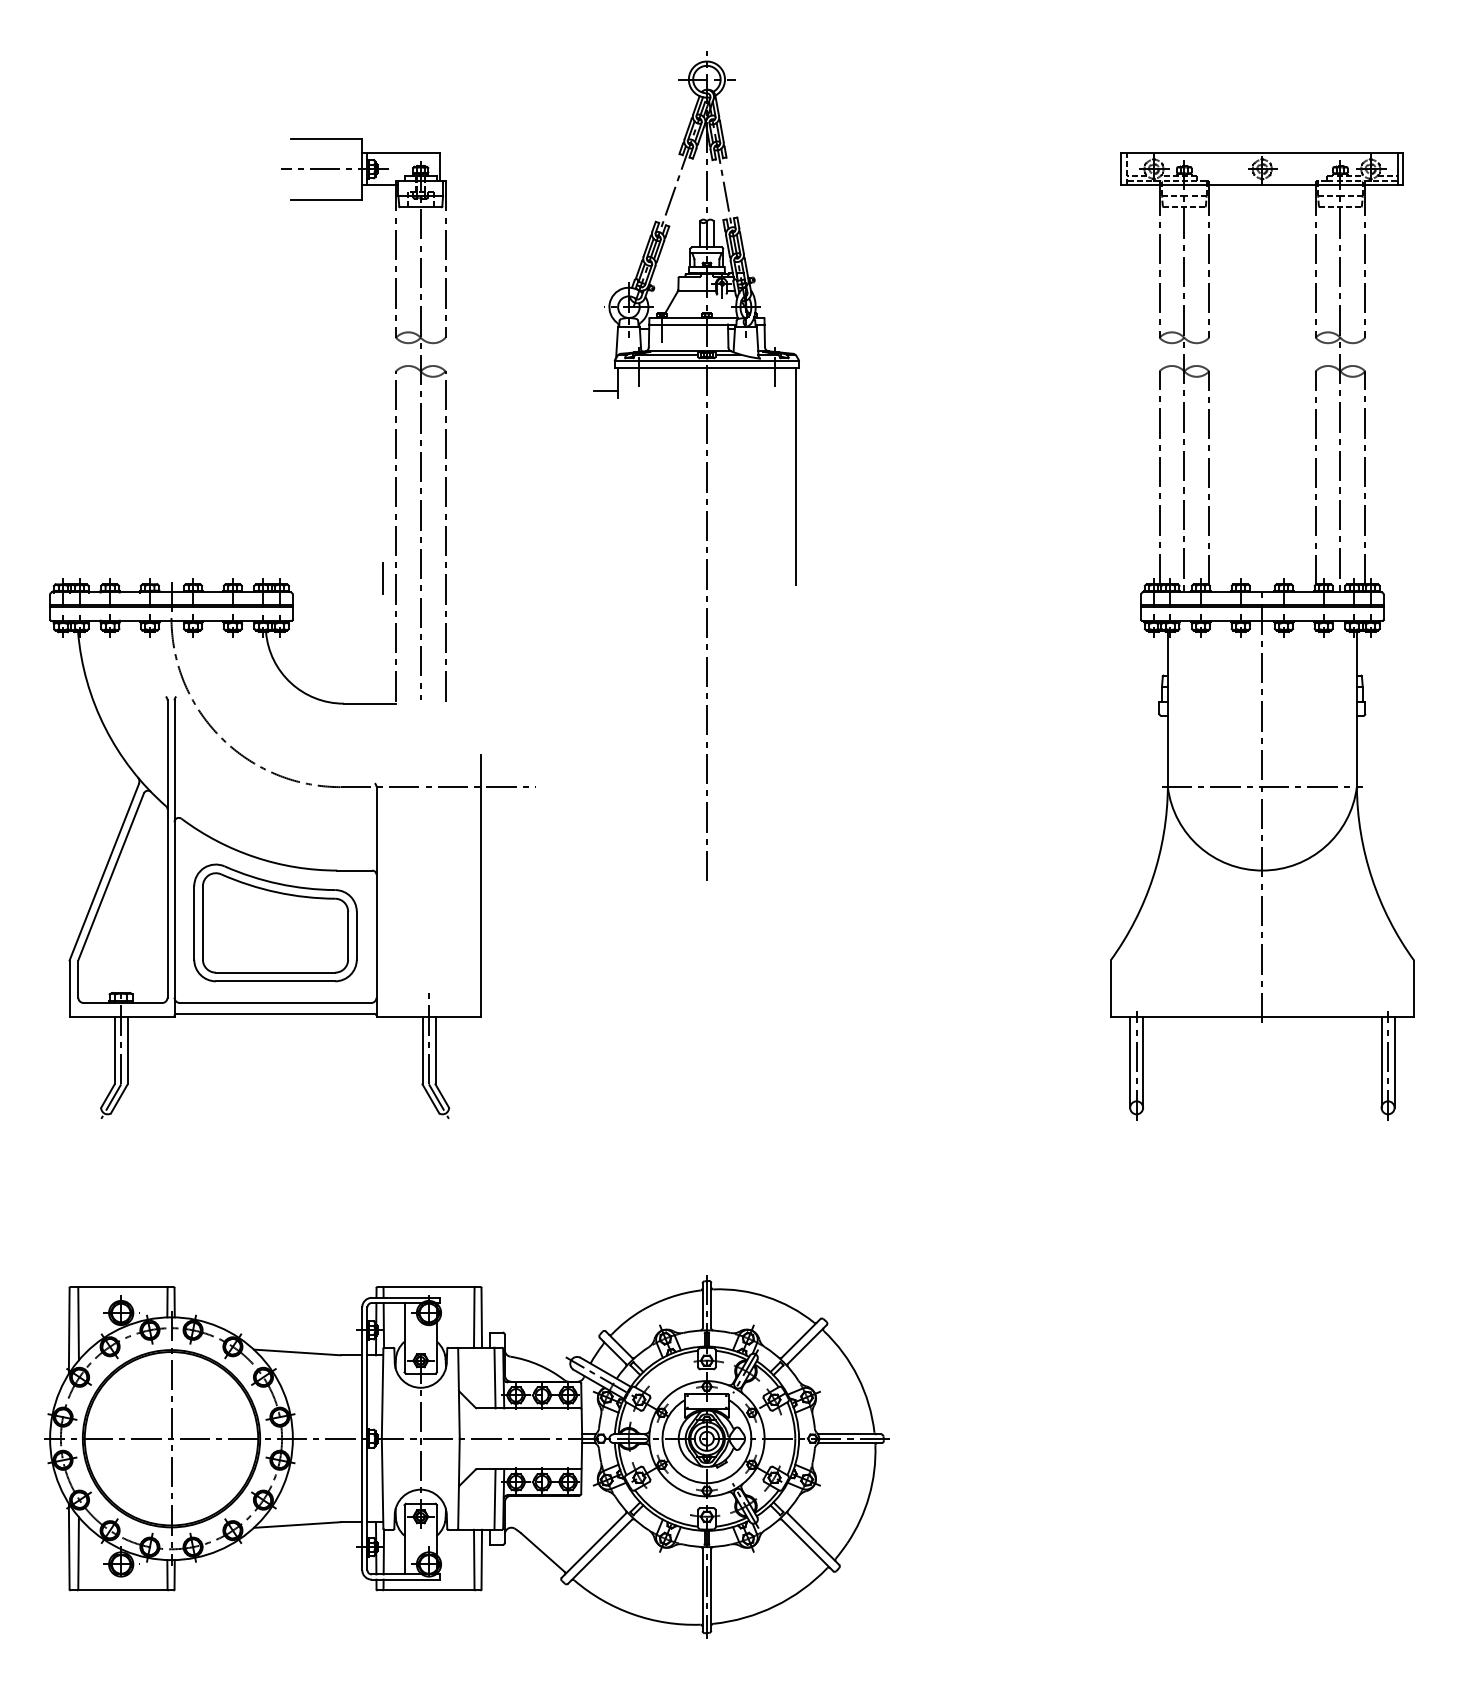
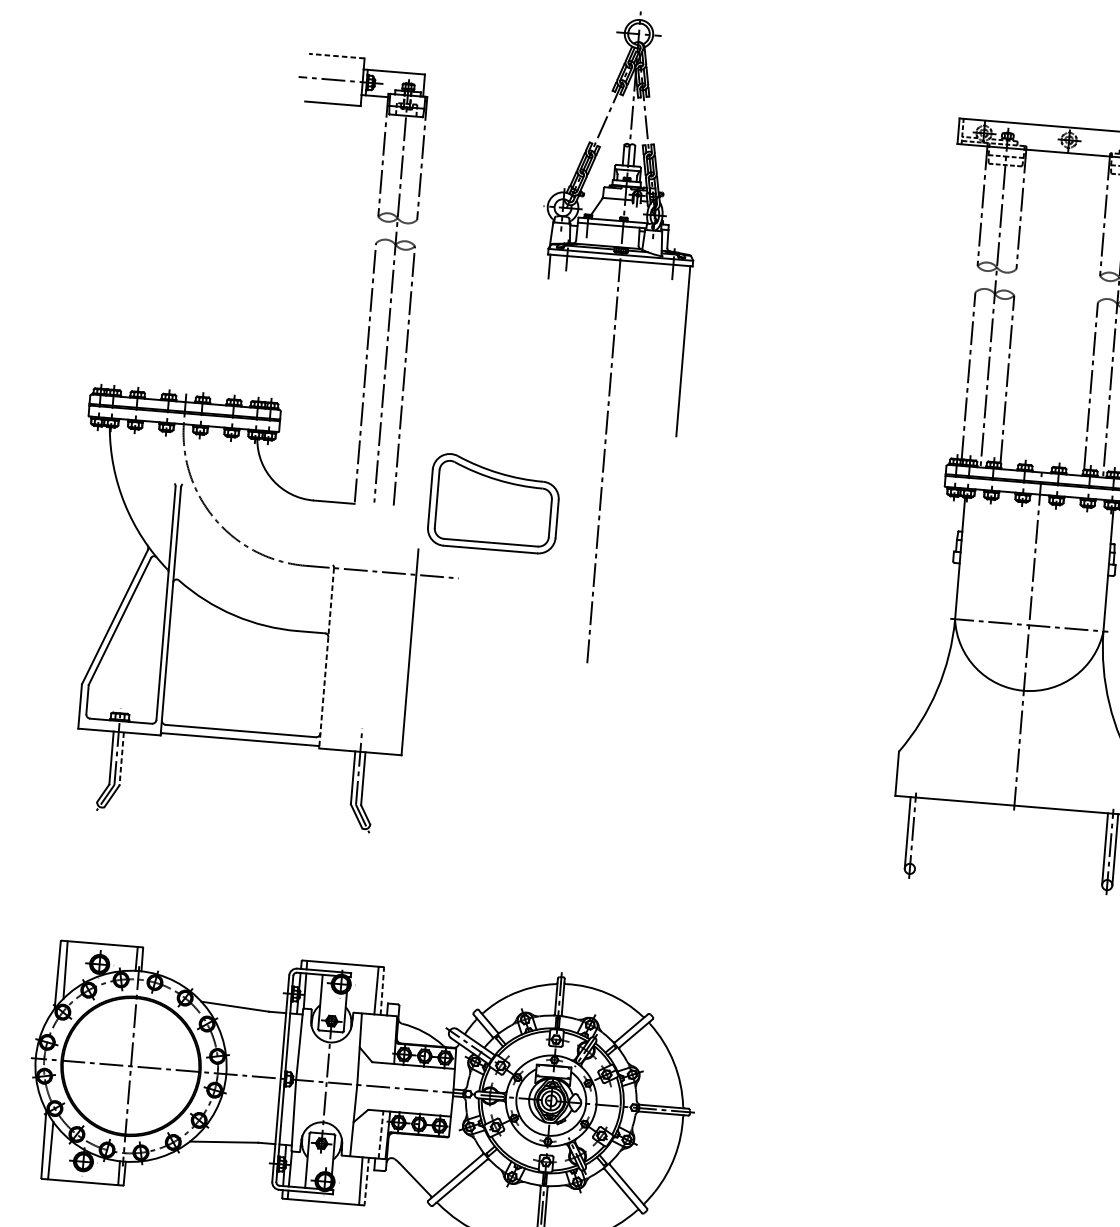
line: (326, 138) -> (336, 55), solid -> dashed
line: (605, 390) -> (539, 271), removed
line: (382, 578) -> (352, 404), removed
line: (376, 902) -> (326, 658), solid -> dashed
part: (275, 922) -> (494, 503), moved
line: (127, 1050) -> (121, 758), solid -> dashed
line: (1143, 1061) -> (918, 832), removed
line: (481, 1317) -> (382, 991), solid -> dashed
line: (494, 1377) -> (388, 1039), removed
line: (495, 1498) -> (381, 1134), solid -> dashed
line: (481, 1559) -> (366, 1181), solid -> dashed

